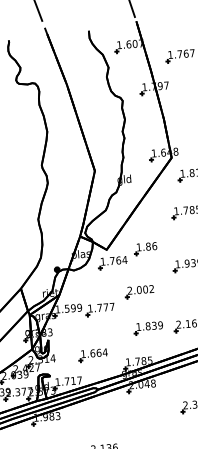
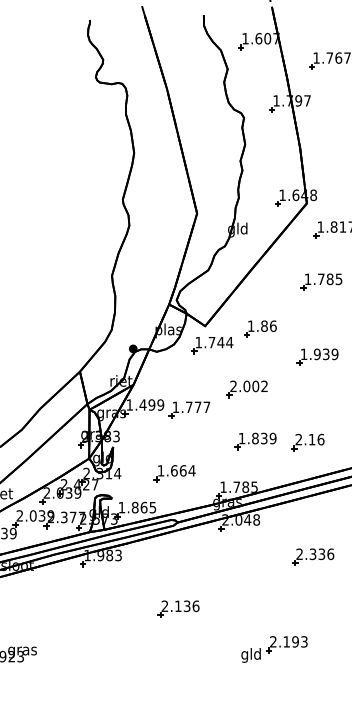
text: (118, 260) -> (220, 342), 1.764 -> 1.744
text: (66, 308) -> (142, 404), 1.599 -> 1.499
text: (73, 380) -> (143, 507), 1.717 -> 1.865

